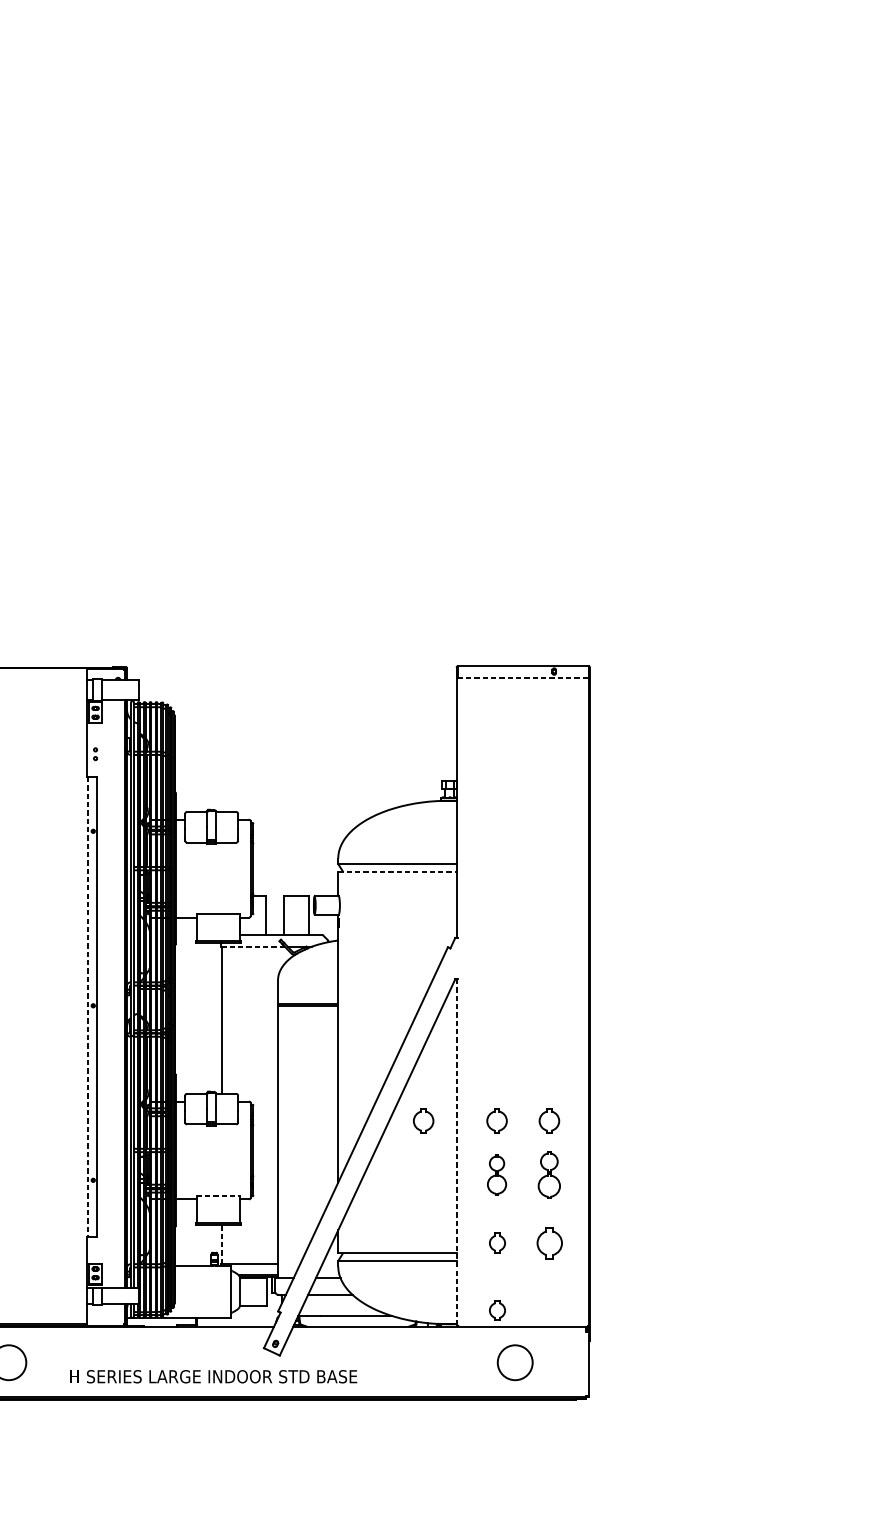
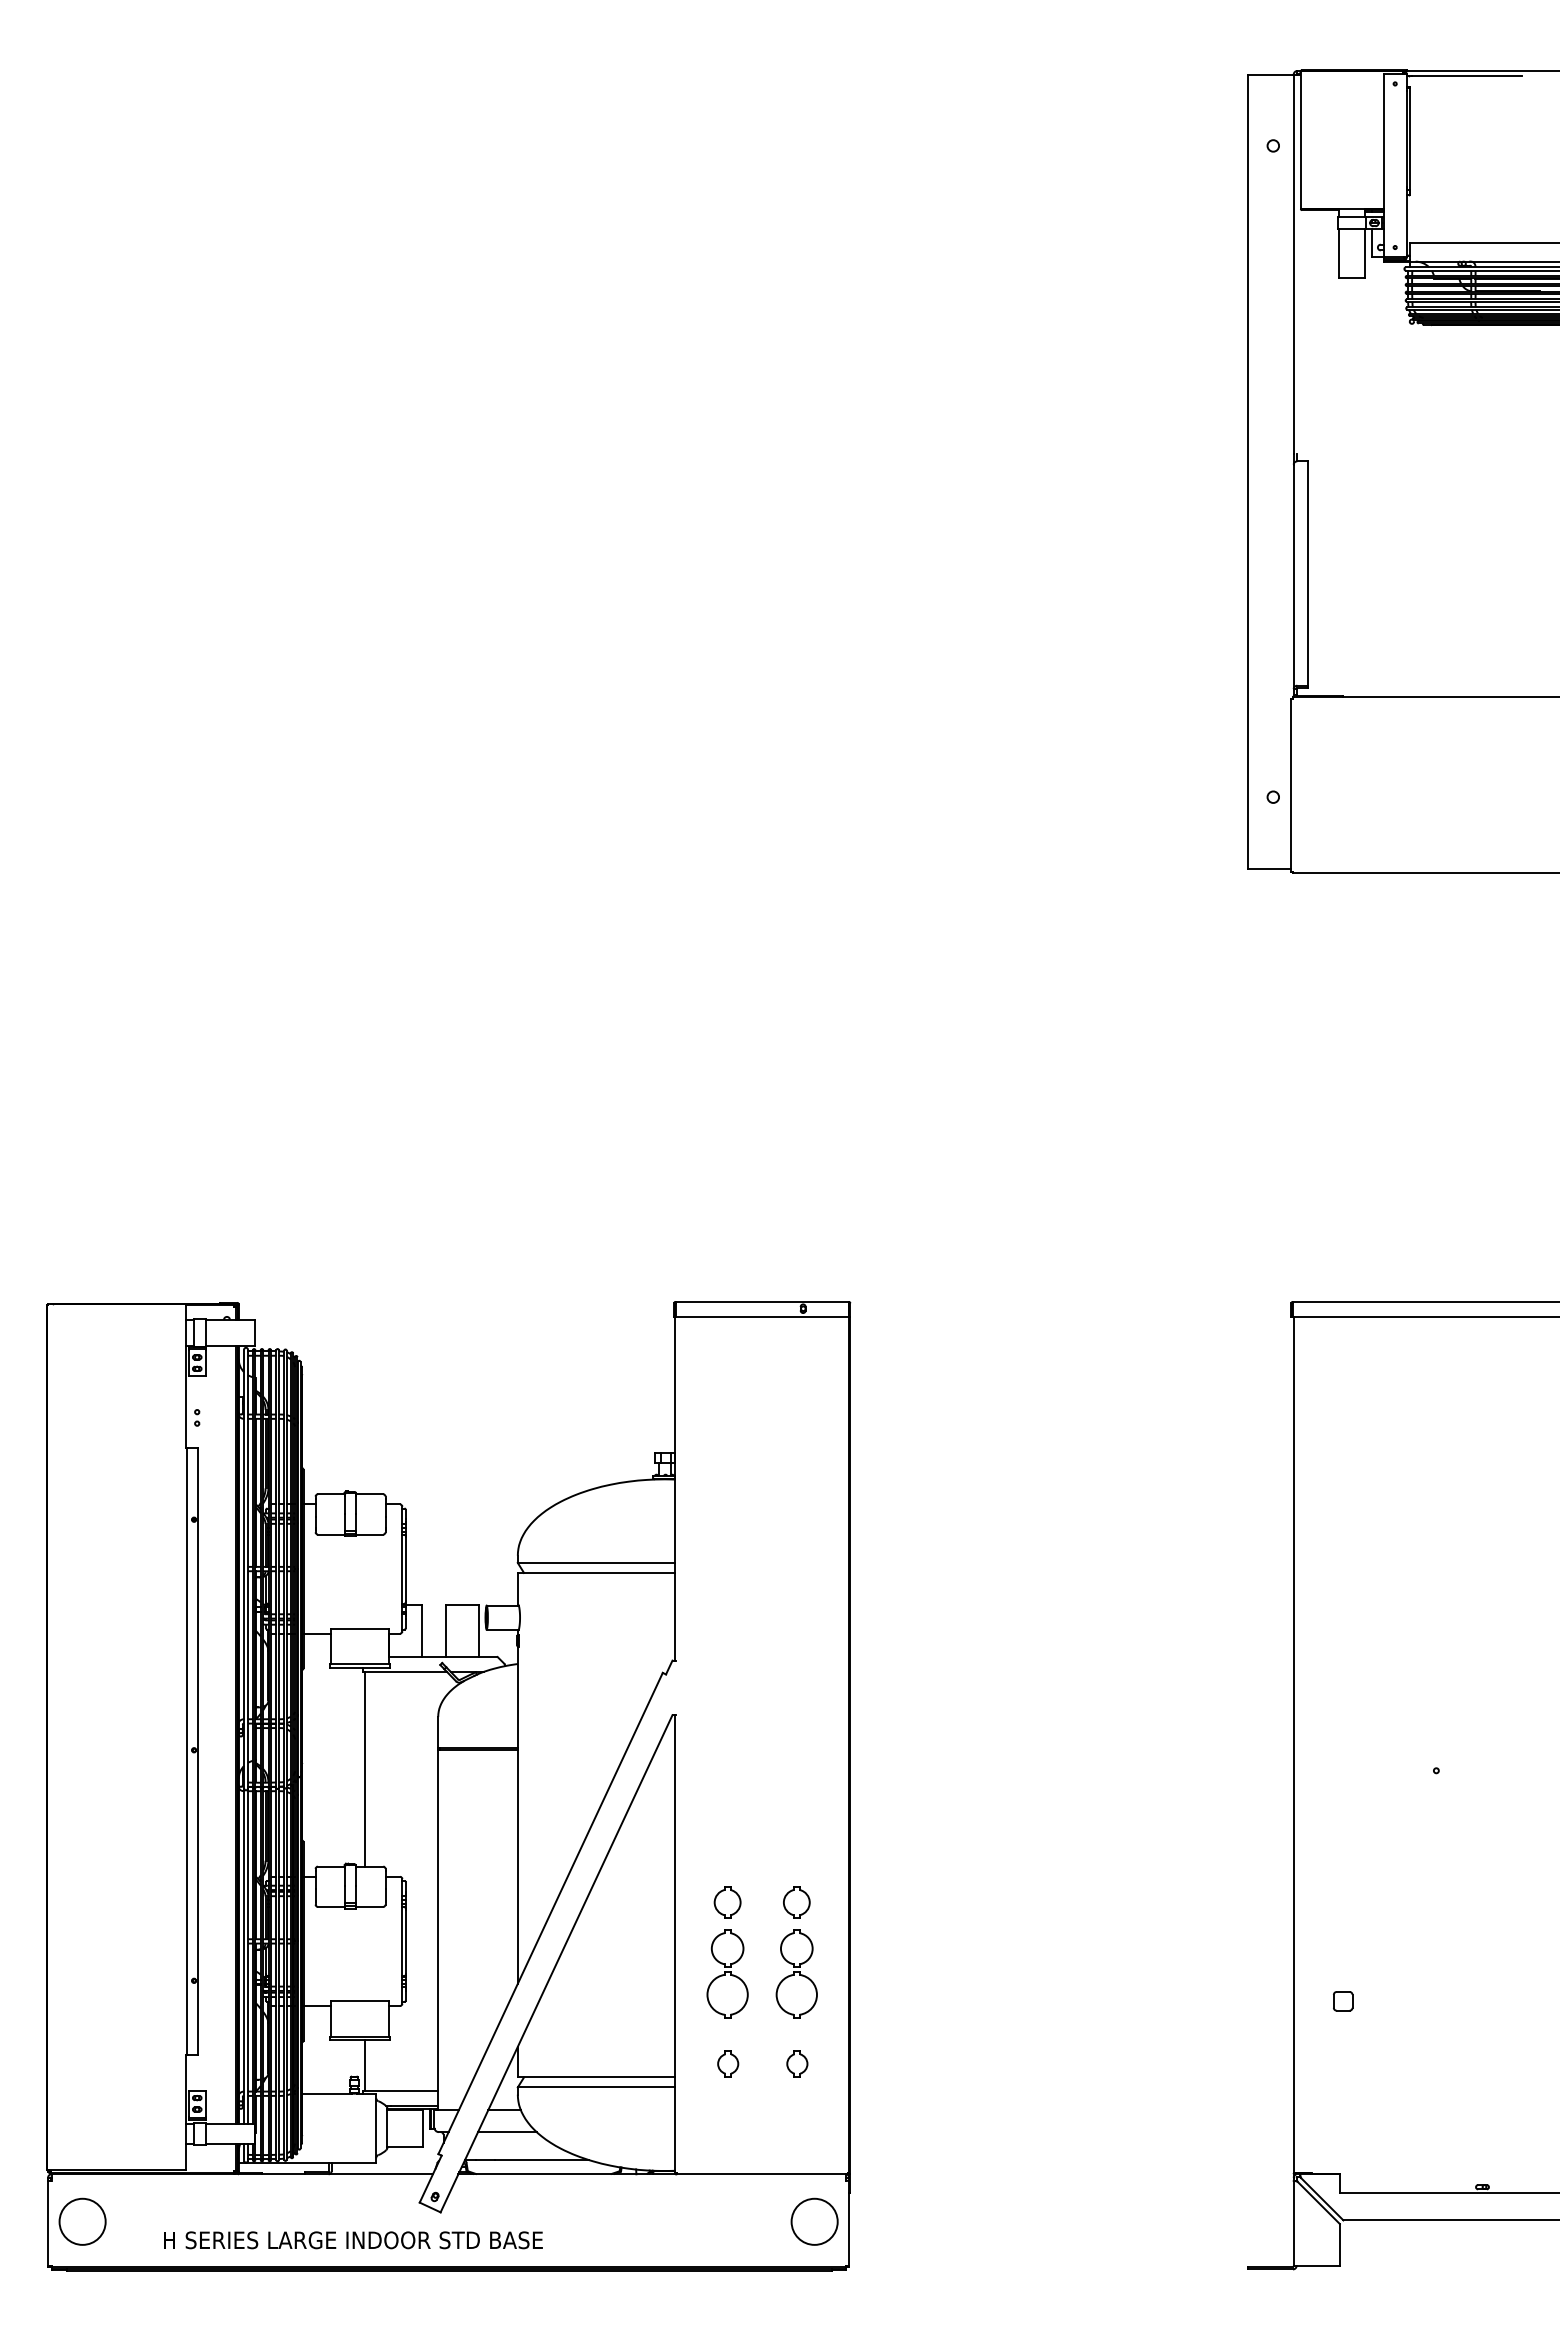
line: (523, 678) -> (762, 1317), dashed -> solid
line: (397, 871) -> (596, 1572), dashed -> solid
line: (253, 946) -> (405, 1672), dashed -> solid
line: (88, 1006) -> (187, 1751), dashed -> solid
part: (423, 1121) -> (630, 1902), removed
line: (457, 1152) -> (675, 1944), dashed -> solid
part: (496, 1174) -> (727, 1973), size x1.67
part: (549, 1174) -> (796, 1973), size x1.43
line: (218, 1195) -> (359, 2001), dashed -> solid
part: (549, 1242) -> (797, 2063), size x0.62
line: (222, 1245) -> (364, 2066), dashed -> solid
part: (497, 1310) -> (728, 2152), removed
circle: (515, 1362) -> (814, 2221), moved

